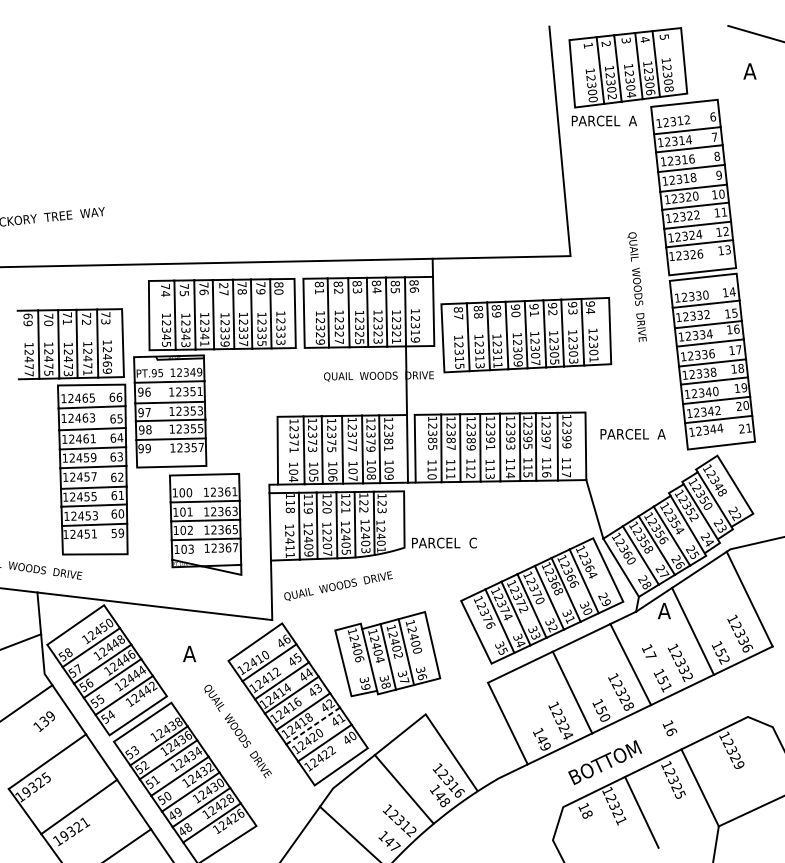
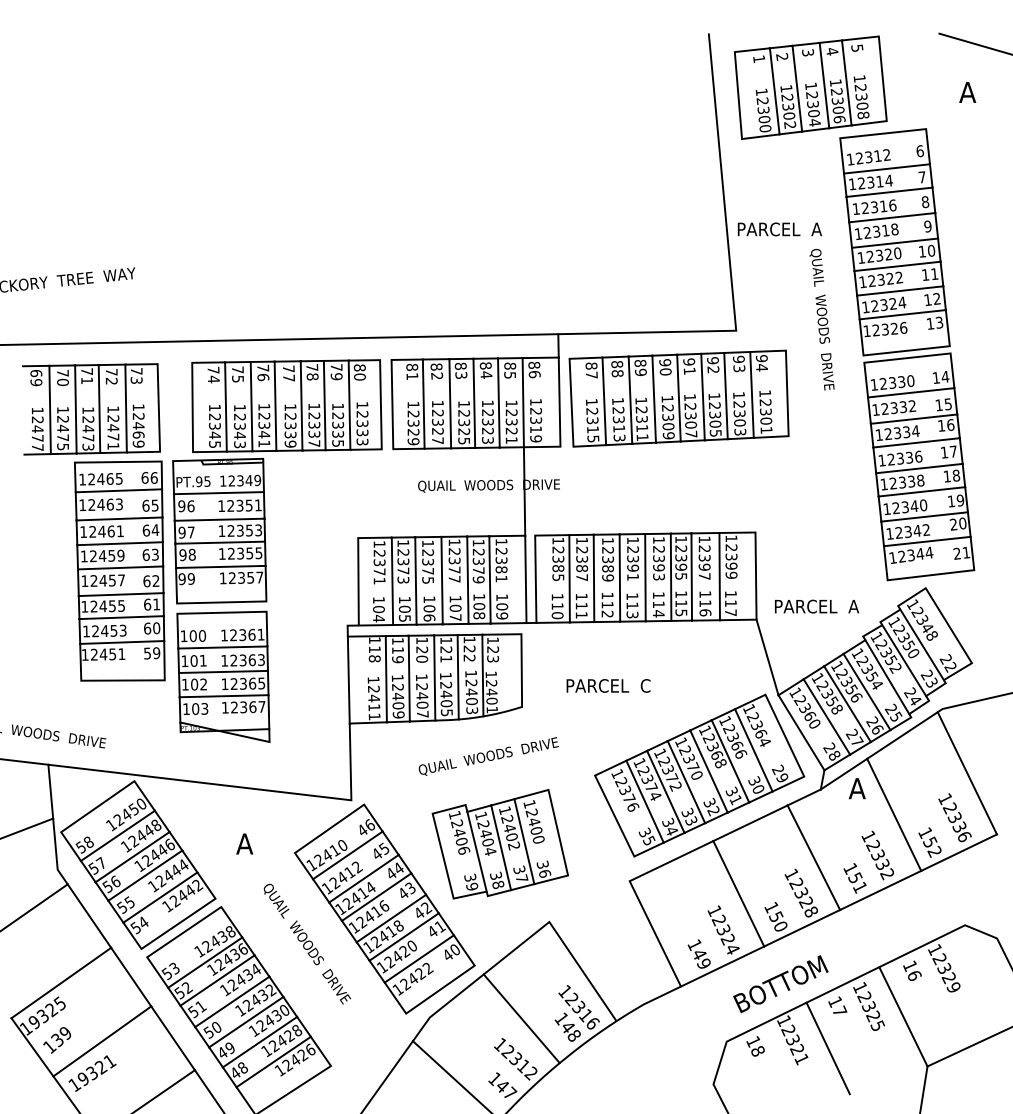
text: (604, 121) -> (779, 229), moved
text: (223, 285) -> (288, 368), 27 -> 77
text: (636, 286) -> (821, 319), moved
part: (525, 335) -> (678, 398), moved
part: (72, 431) -> (93, 522), moved
text: (632, 434) -> (816, 606), moved
part: (205, 524) -> (223, 676), moved
text: (327, 538) -> (422, 695), 12207 -> 12407
text: (444, 542) -> (608, 685), moved
text: (338, 586) -> (488, 756), moved
text: (649, 650) -> (837, 1004), moved
text: (44, 721) -> (57, 1040), moved
line: (313, 726) -> (404, 937), dashed -> solid
text: (669, 727) -> (912, 970), moved

